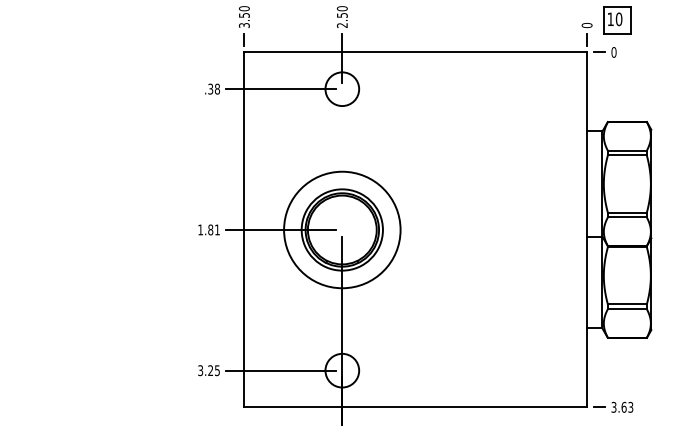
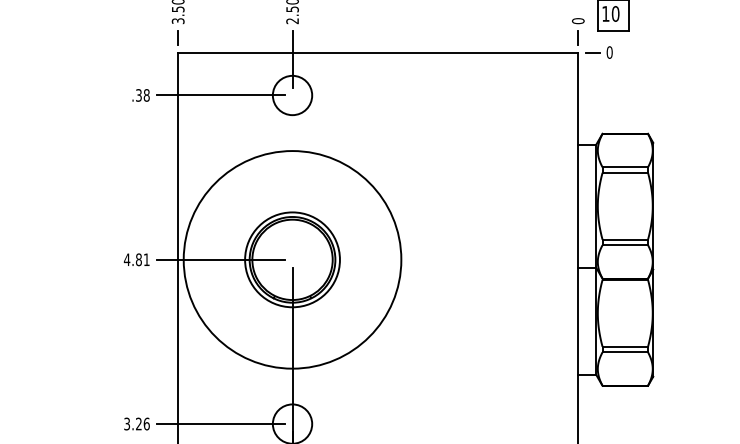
text: (200, 229) -> (126, 259), 1.81 -> 4.81
circle: (342, 229) -> (292, 259), size x1.6
text: (217, 370) -> (146, 423), 3.25 -> 3.26

